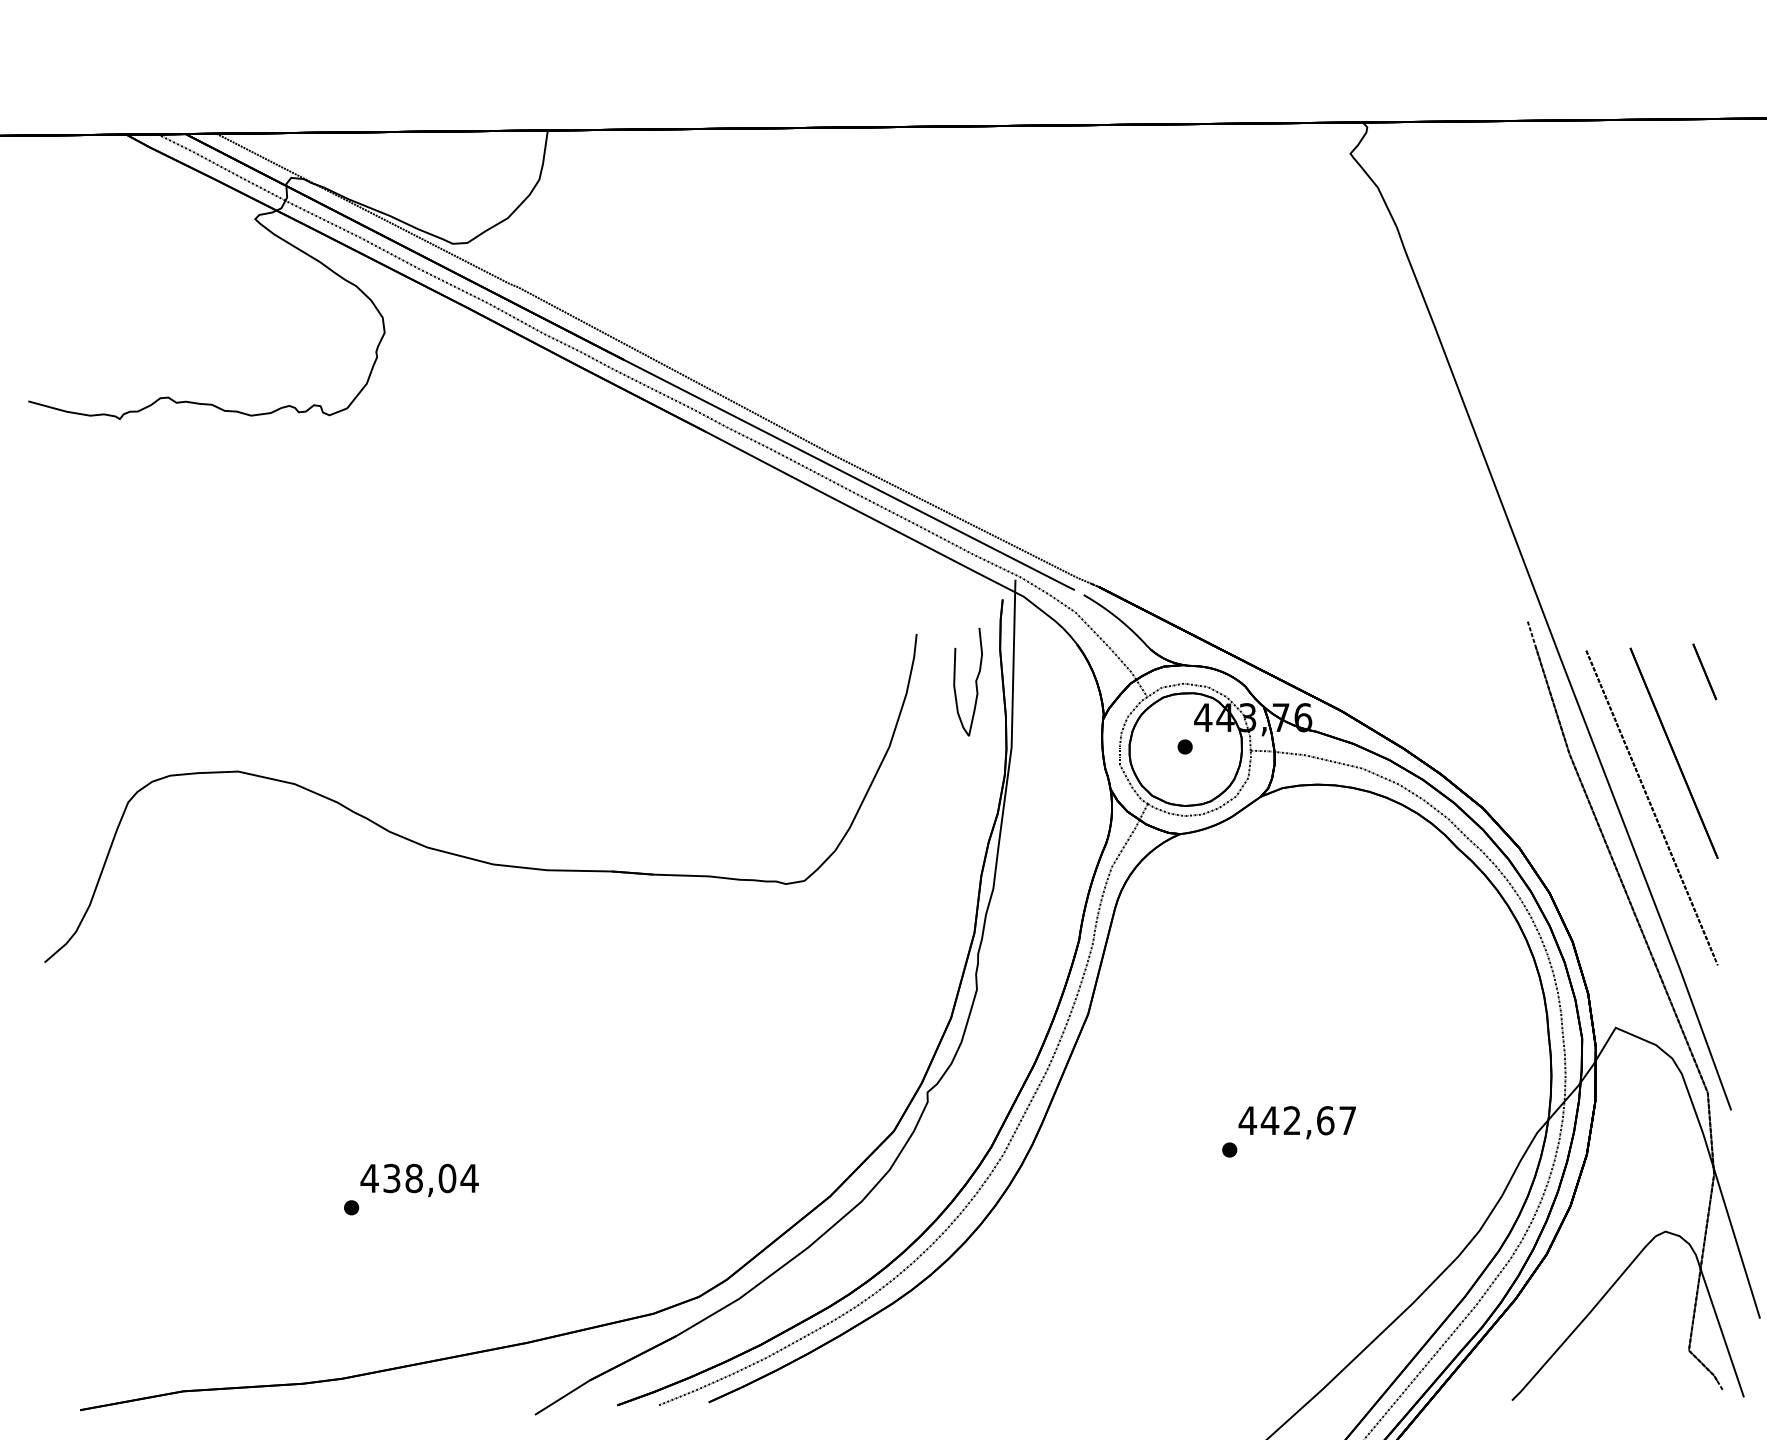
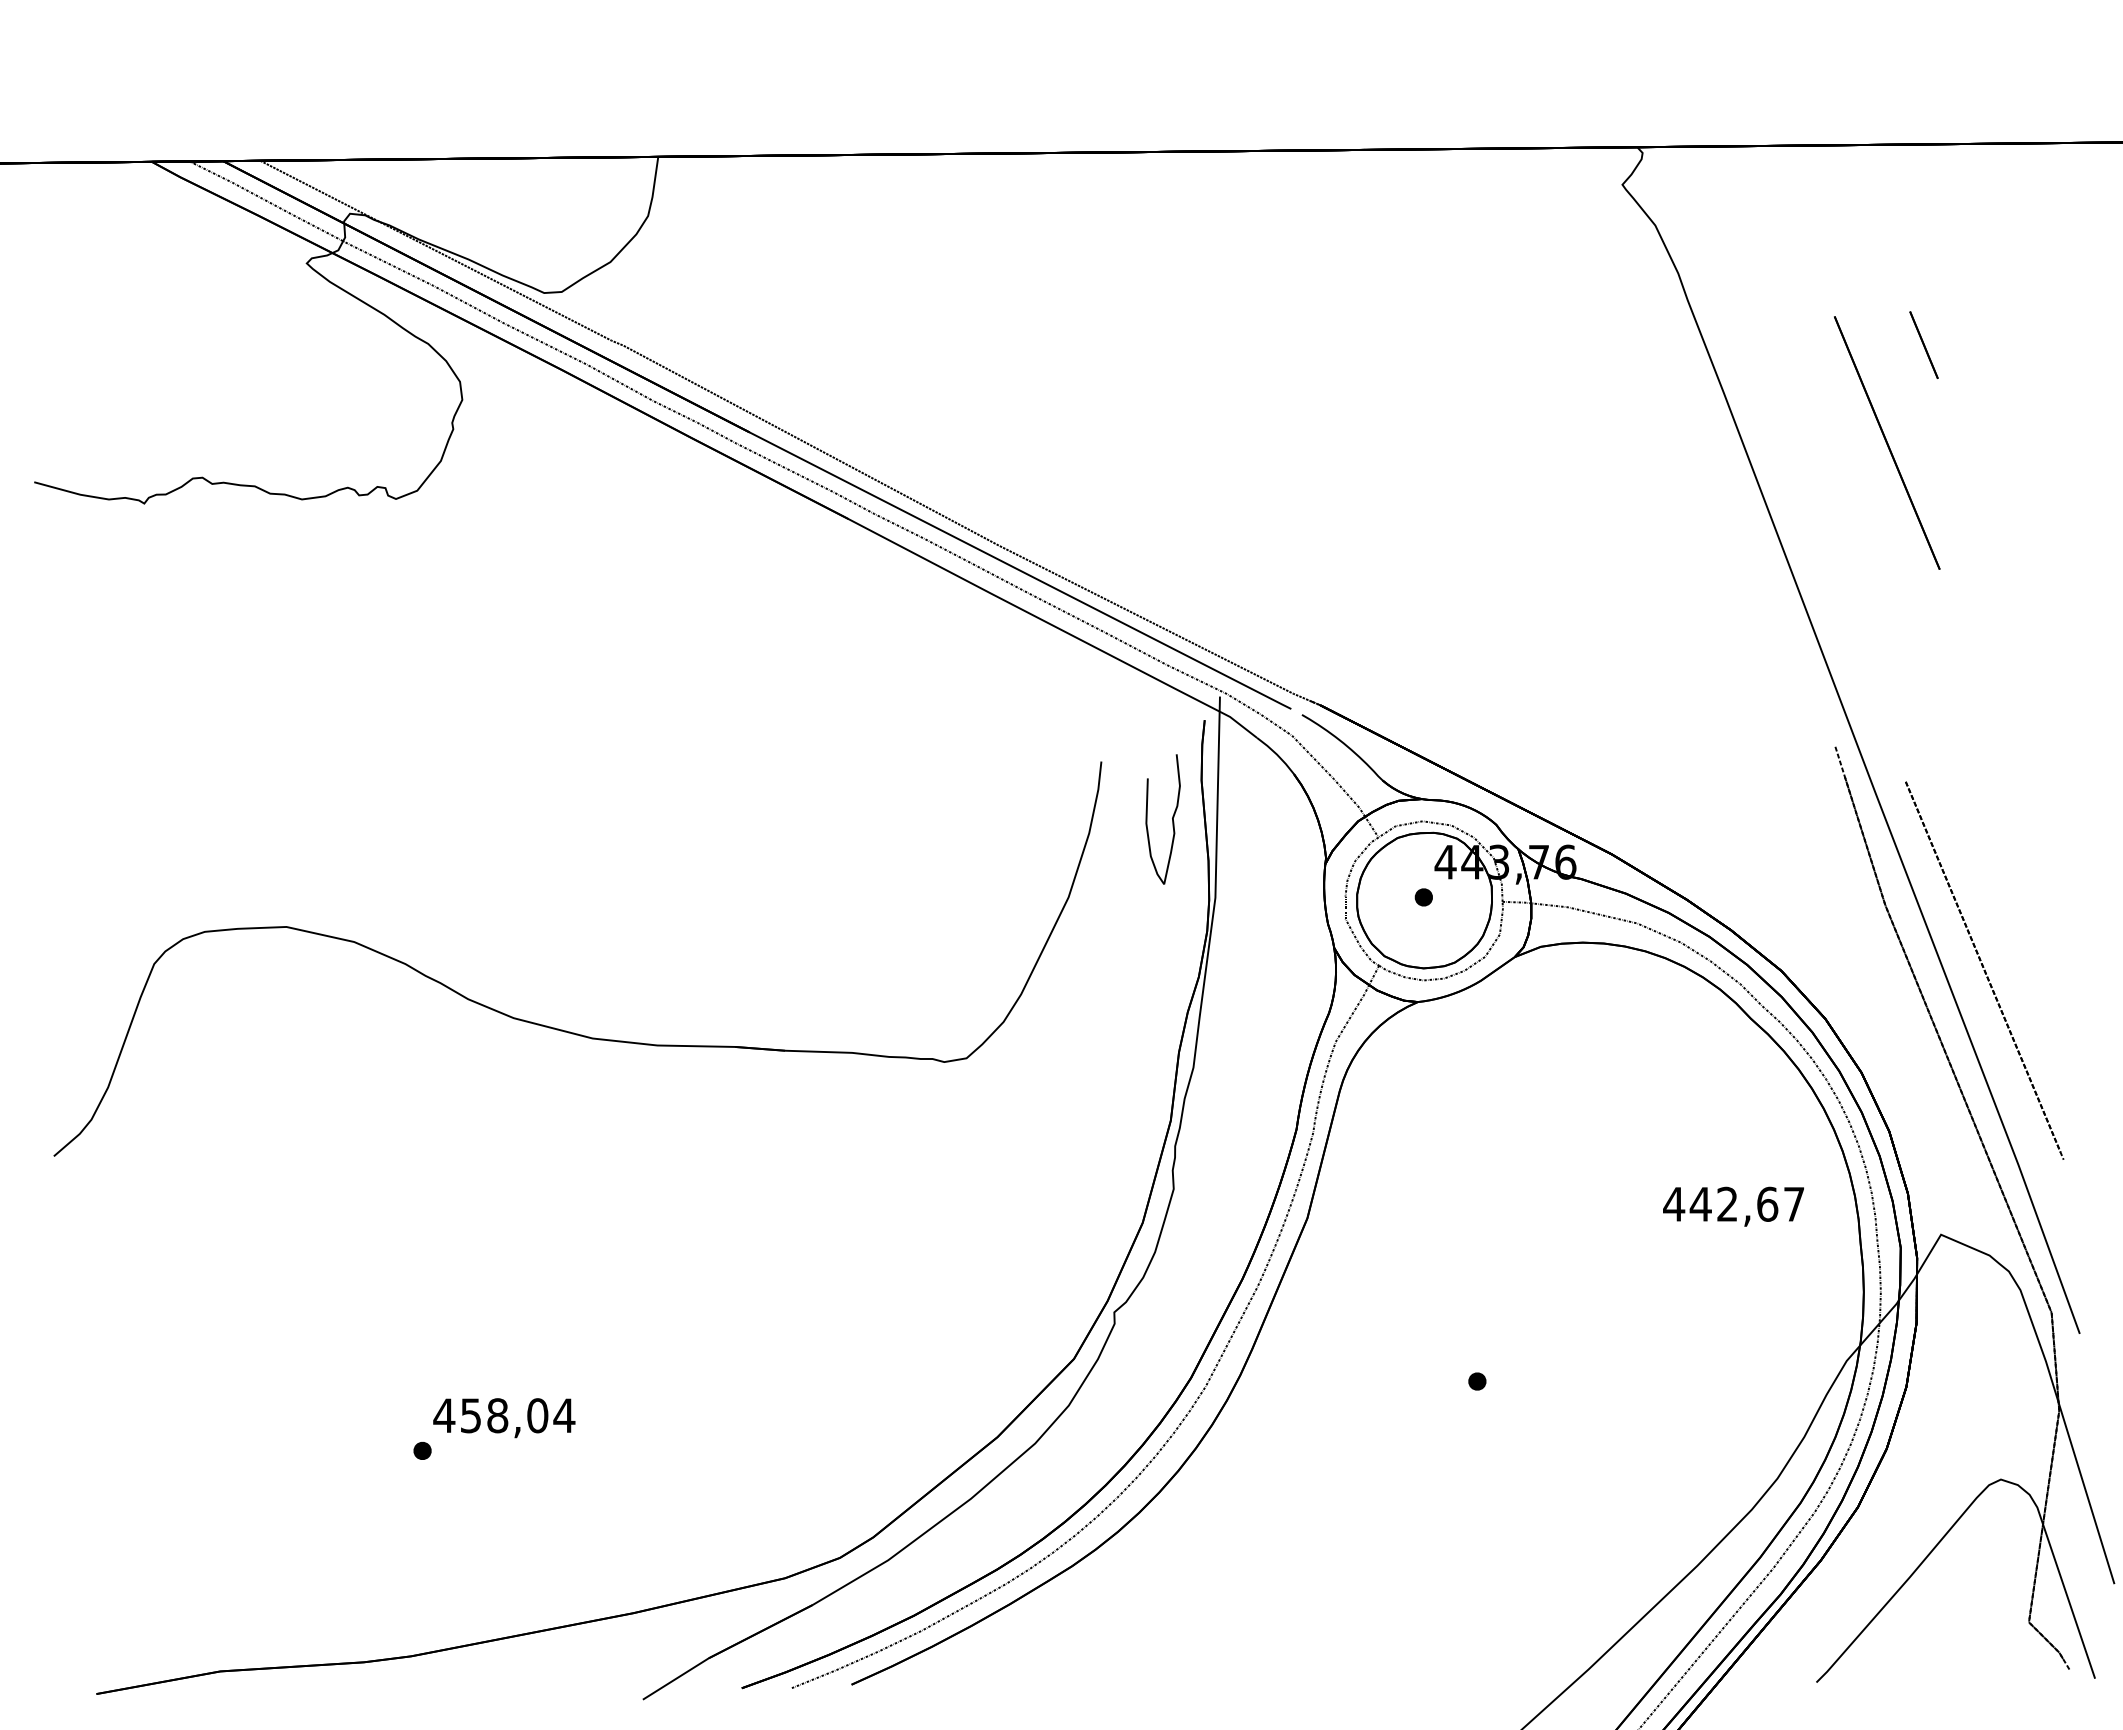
part: (1674, 751) -> (1887, 440), moved
text: (1297, 1122) -> (1733, 1206), moved
text: (392, 1178) -> (471, 1415), 438,04 -> 458,04

